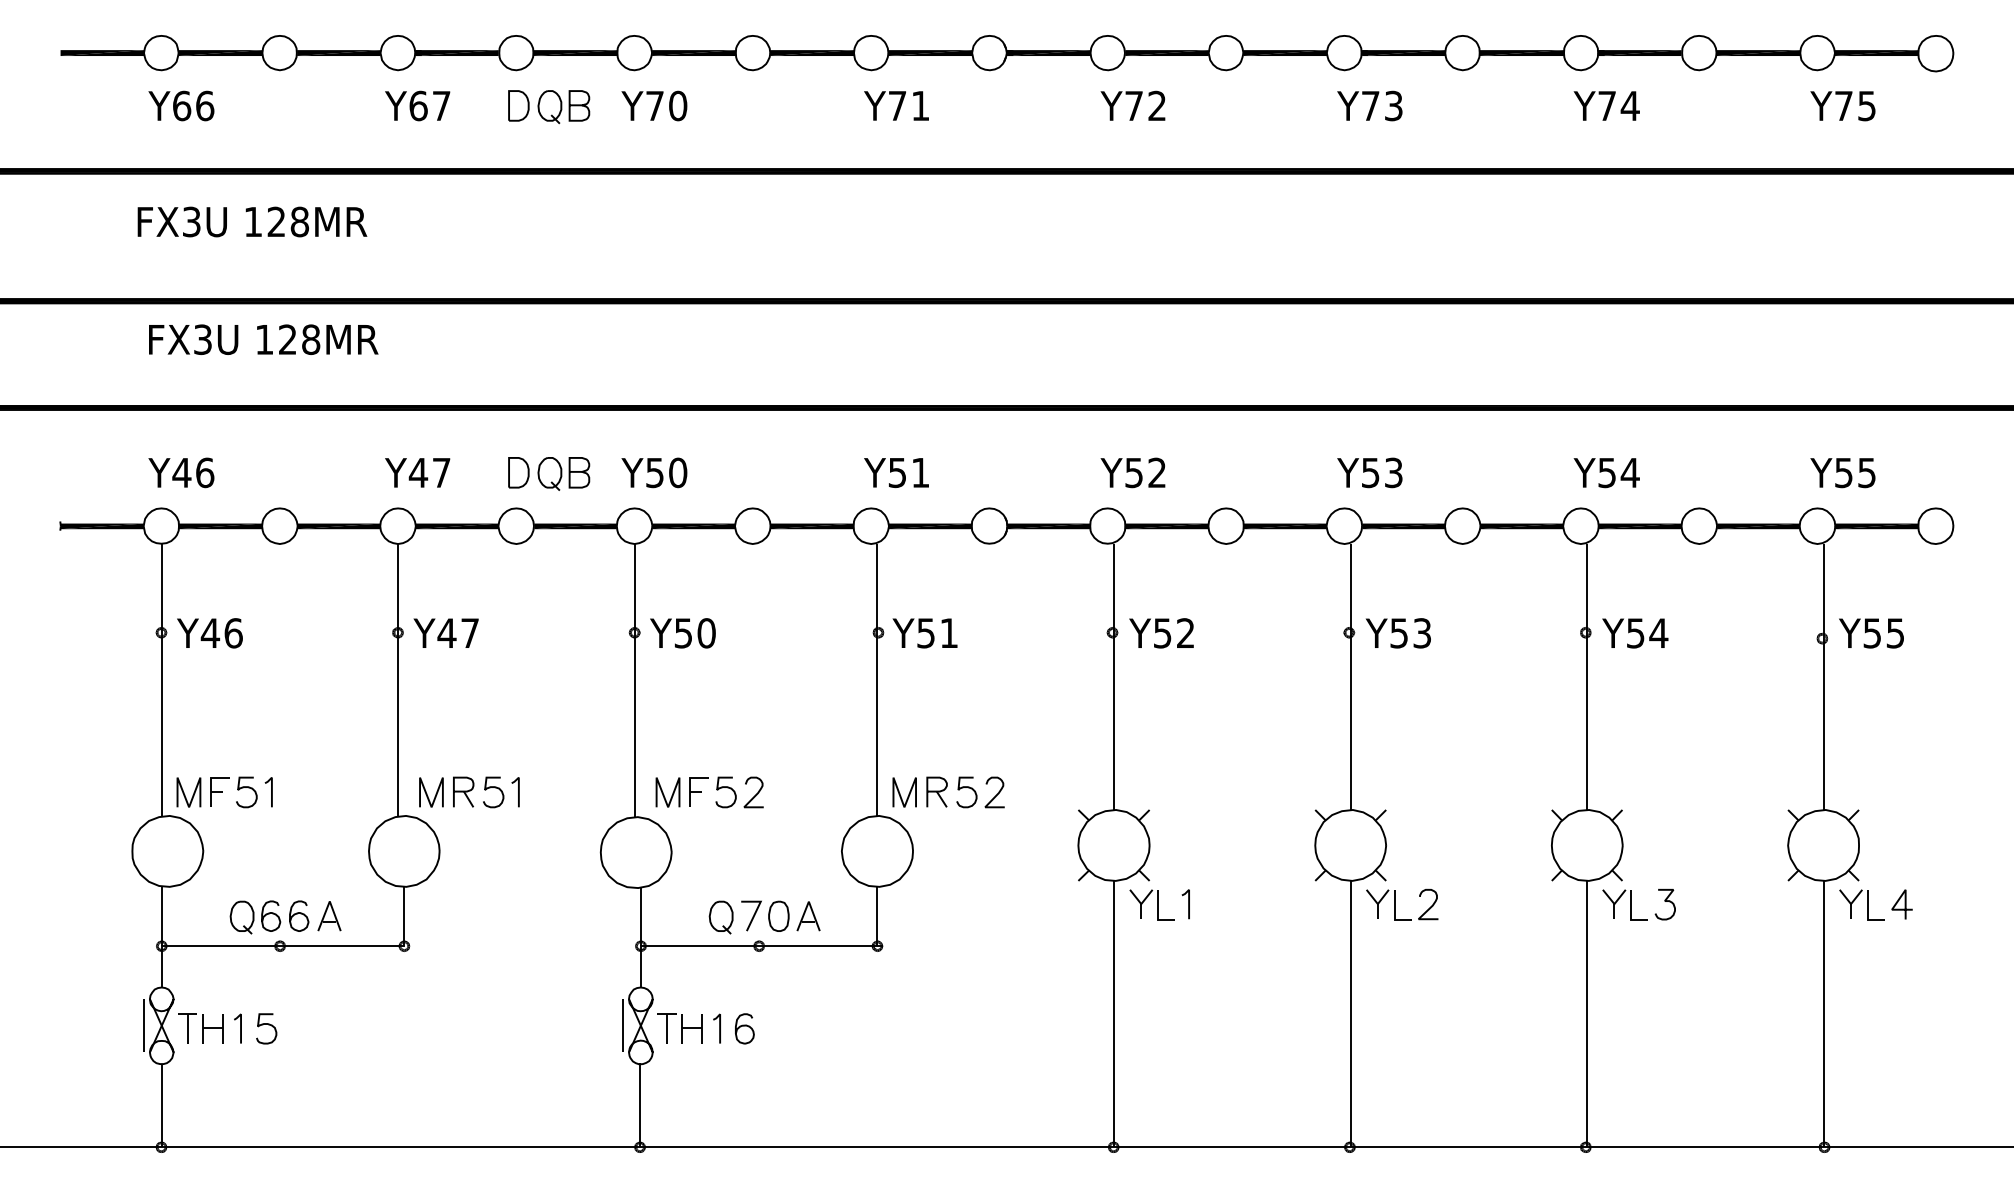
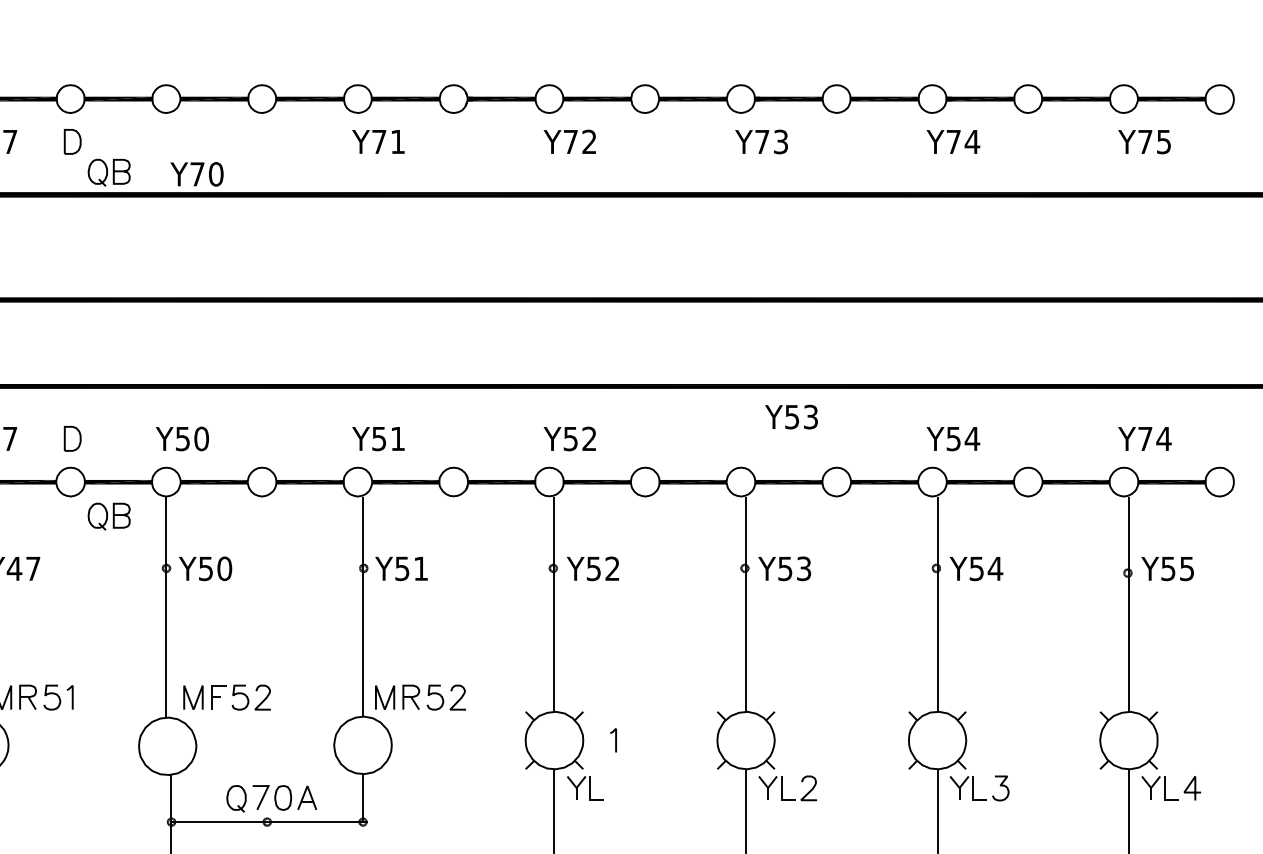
text: (654, 105) -> (197, 173), moved
part: (563, 107) -> (108, 173), moved
text: (1369, 472) -> (791, 416), moved
part: (563, 473) -> (108, 516), moved
text: (1855, 473) -> (1154, 439), Y55 -> Y74
line: (1188, 904) -> (615, 740), moved

